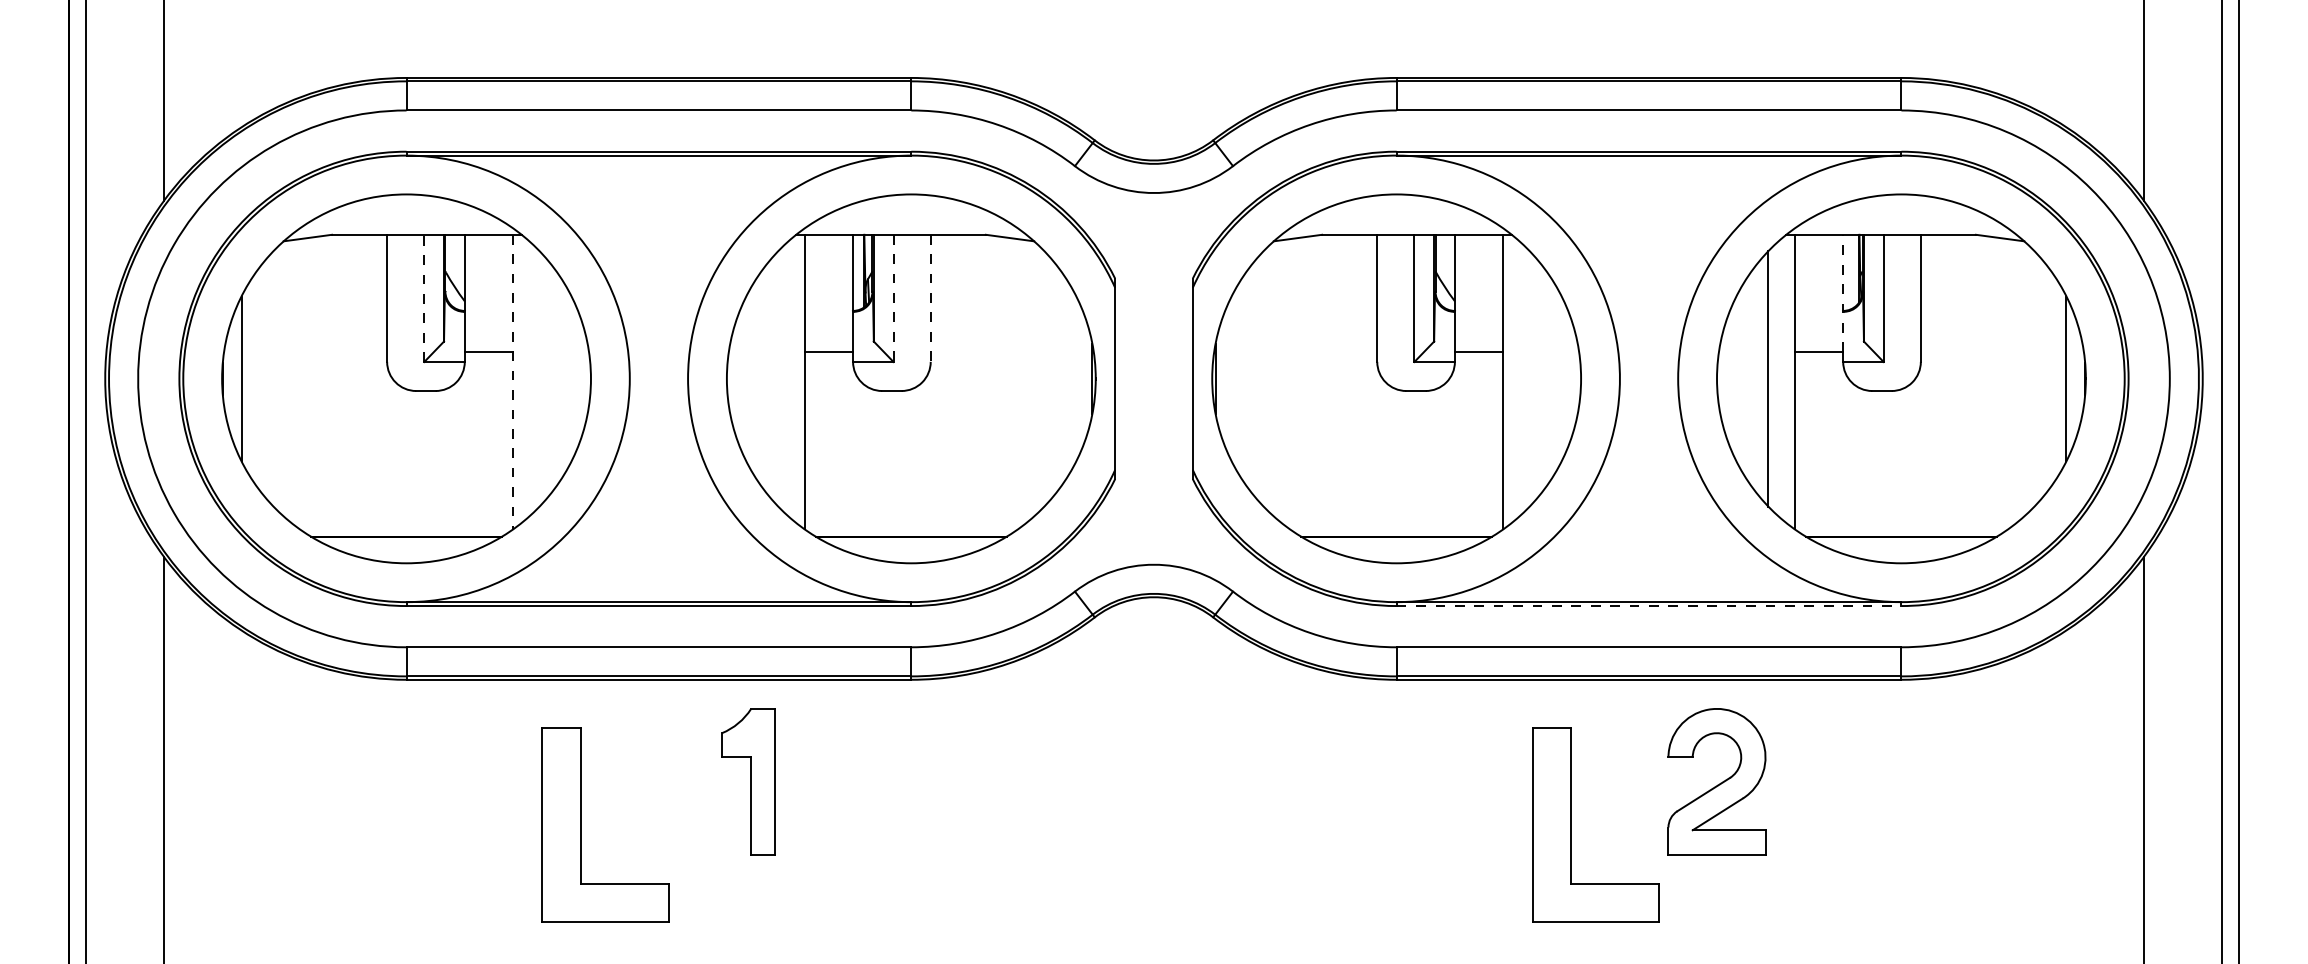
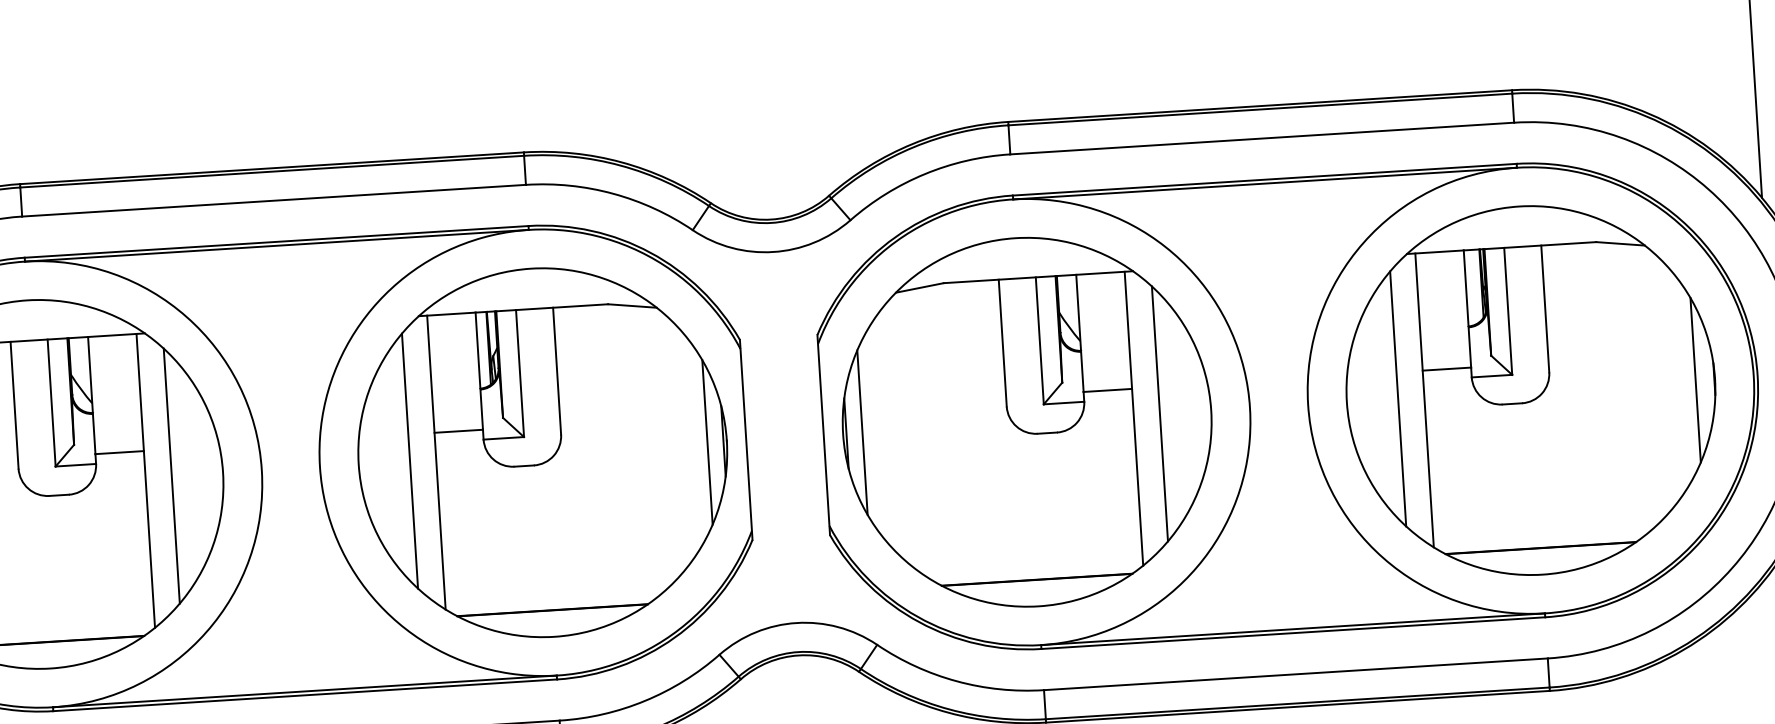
line: (1843, 293) -> (1467, 309), dashed -> solid
line: (424, 298) -> (51, 403), dashed -> solid
line: (893, 298) -> (519, 373), dashed -> solid
line: (930, 298) -> (556, 371), dashed -> solid
line: (539, 378) -> (171, 475), added
line: (778, 378) -> (410, 460), added
line: (1076, 378) -> (707, 442), added
line: (1231, 378) -> (862, 432), added
line: (1529, 378) -> (1159, 413), added
line: (513, 382) -> (145, 481), dashed -> solid
line: (1649, 606) -> (1293, 633), dashed -> solid

